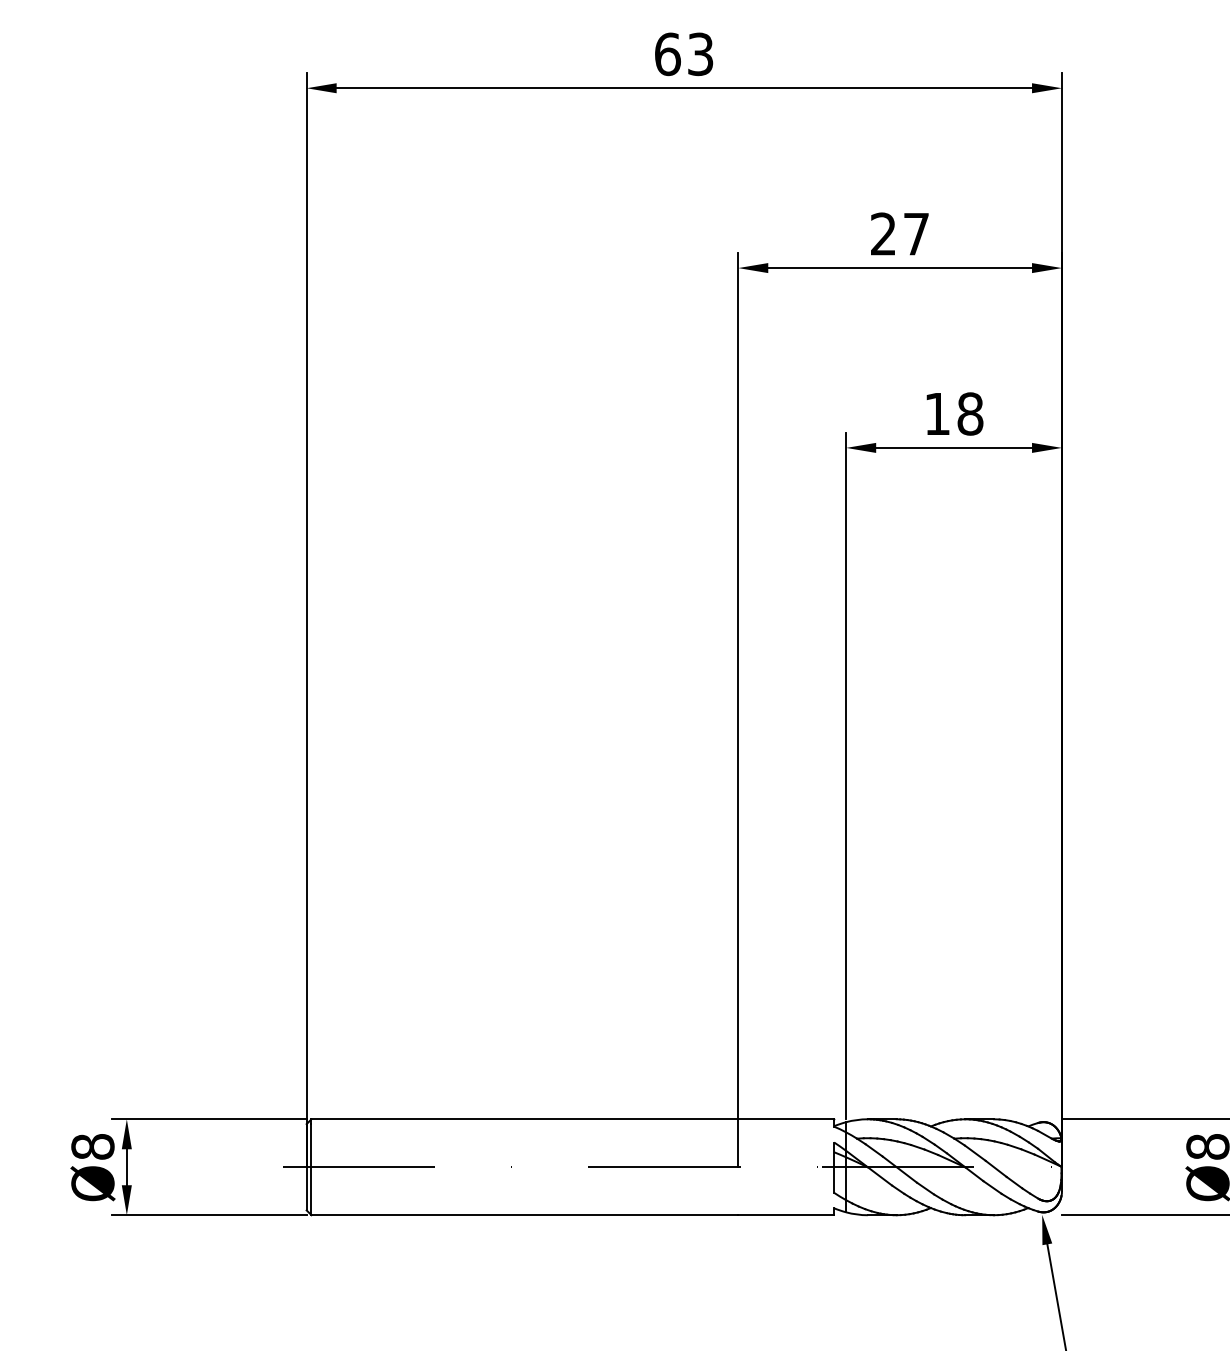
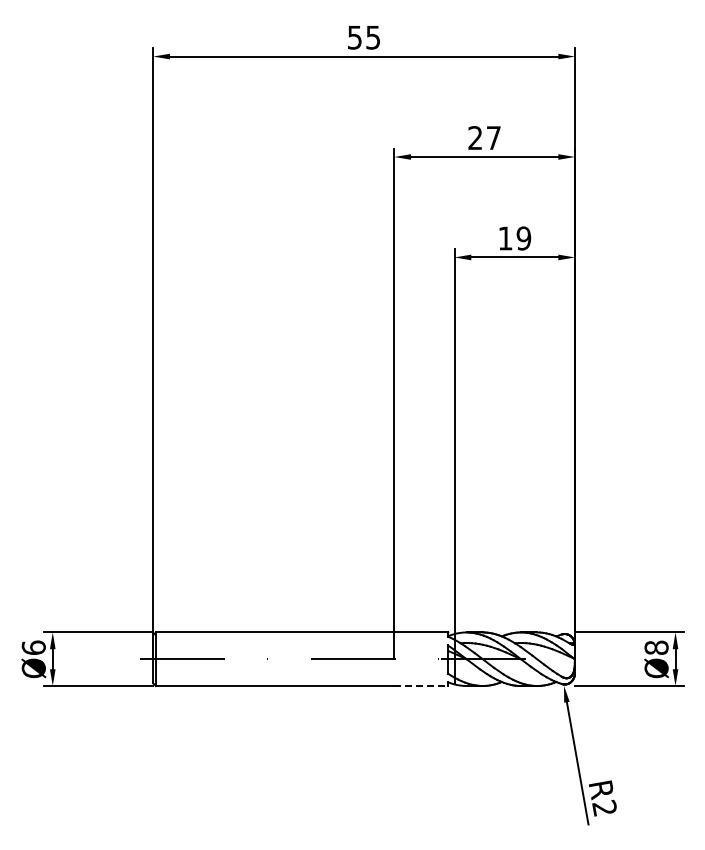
text: (683, 54) -> (363, 37), 63 -> 55
text: (969, 413) -> (523, 238), 18 -> 19
text: (92, 1146) -> (33, 647), Ø8 -> Ø6
line: (787, 1216) -> (421, 686), solid -> dashed

